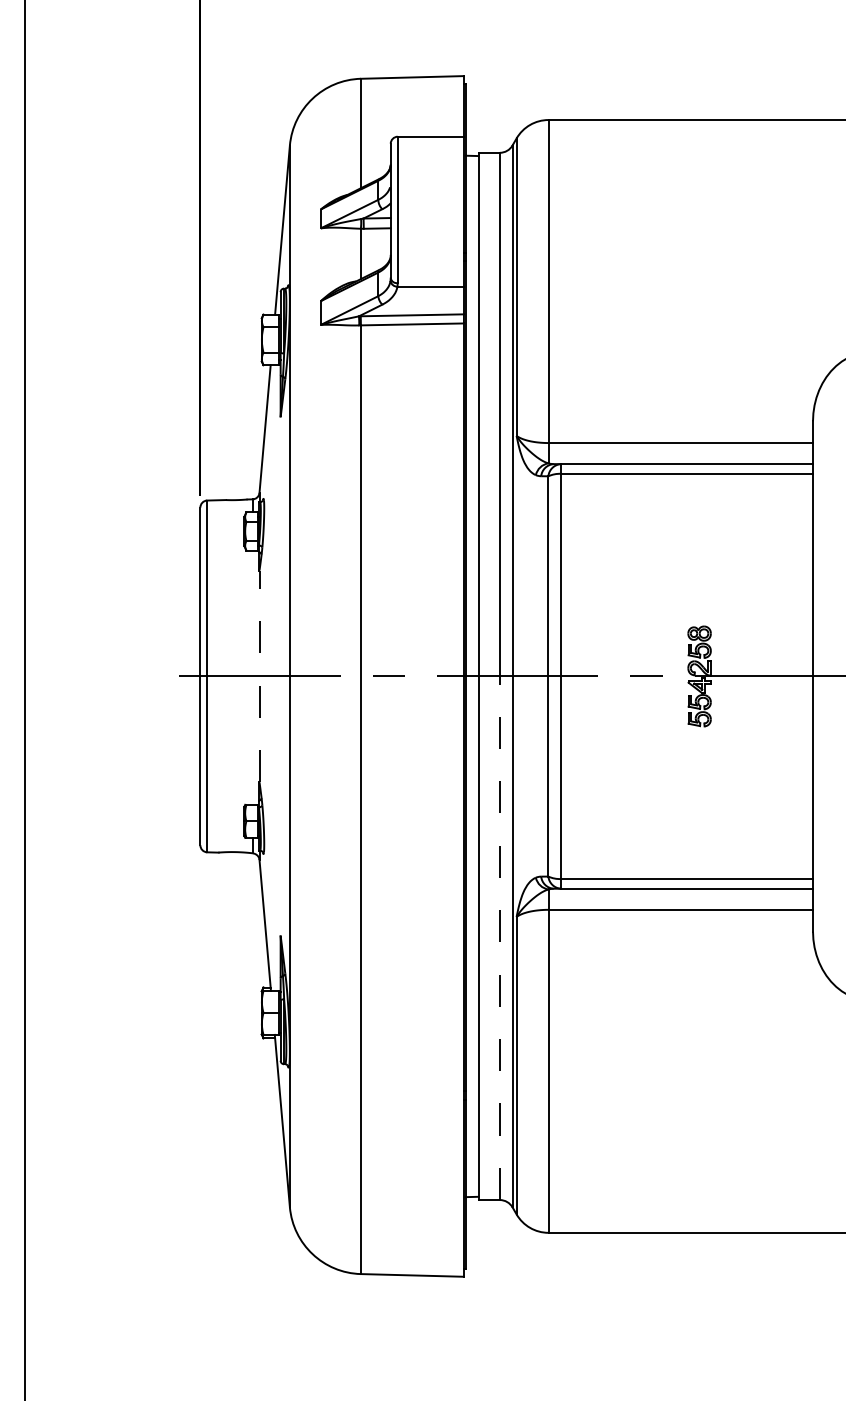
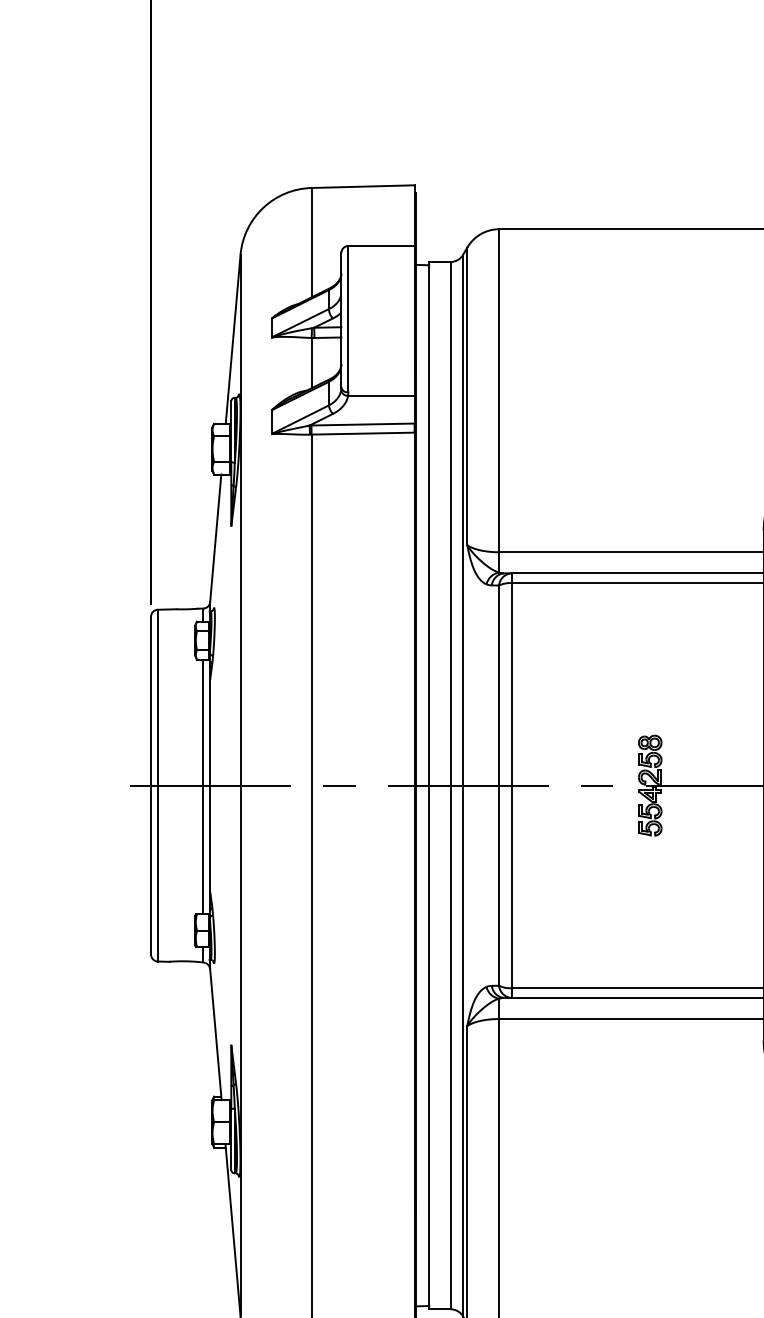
line: (259, 676) -> (210, 785), dashed -> solid
line: (252, 677) -> (203, 786), added
line: (499, 938) -> (450, 1047), dashed -> solid

